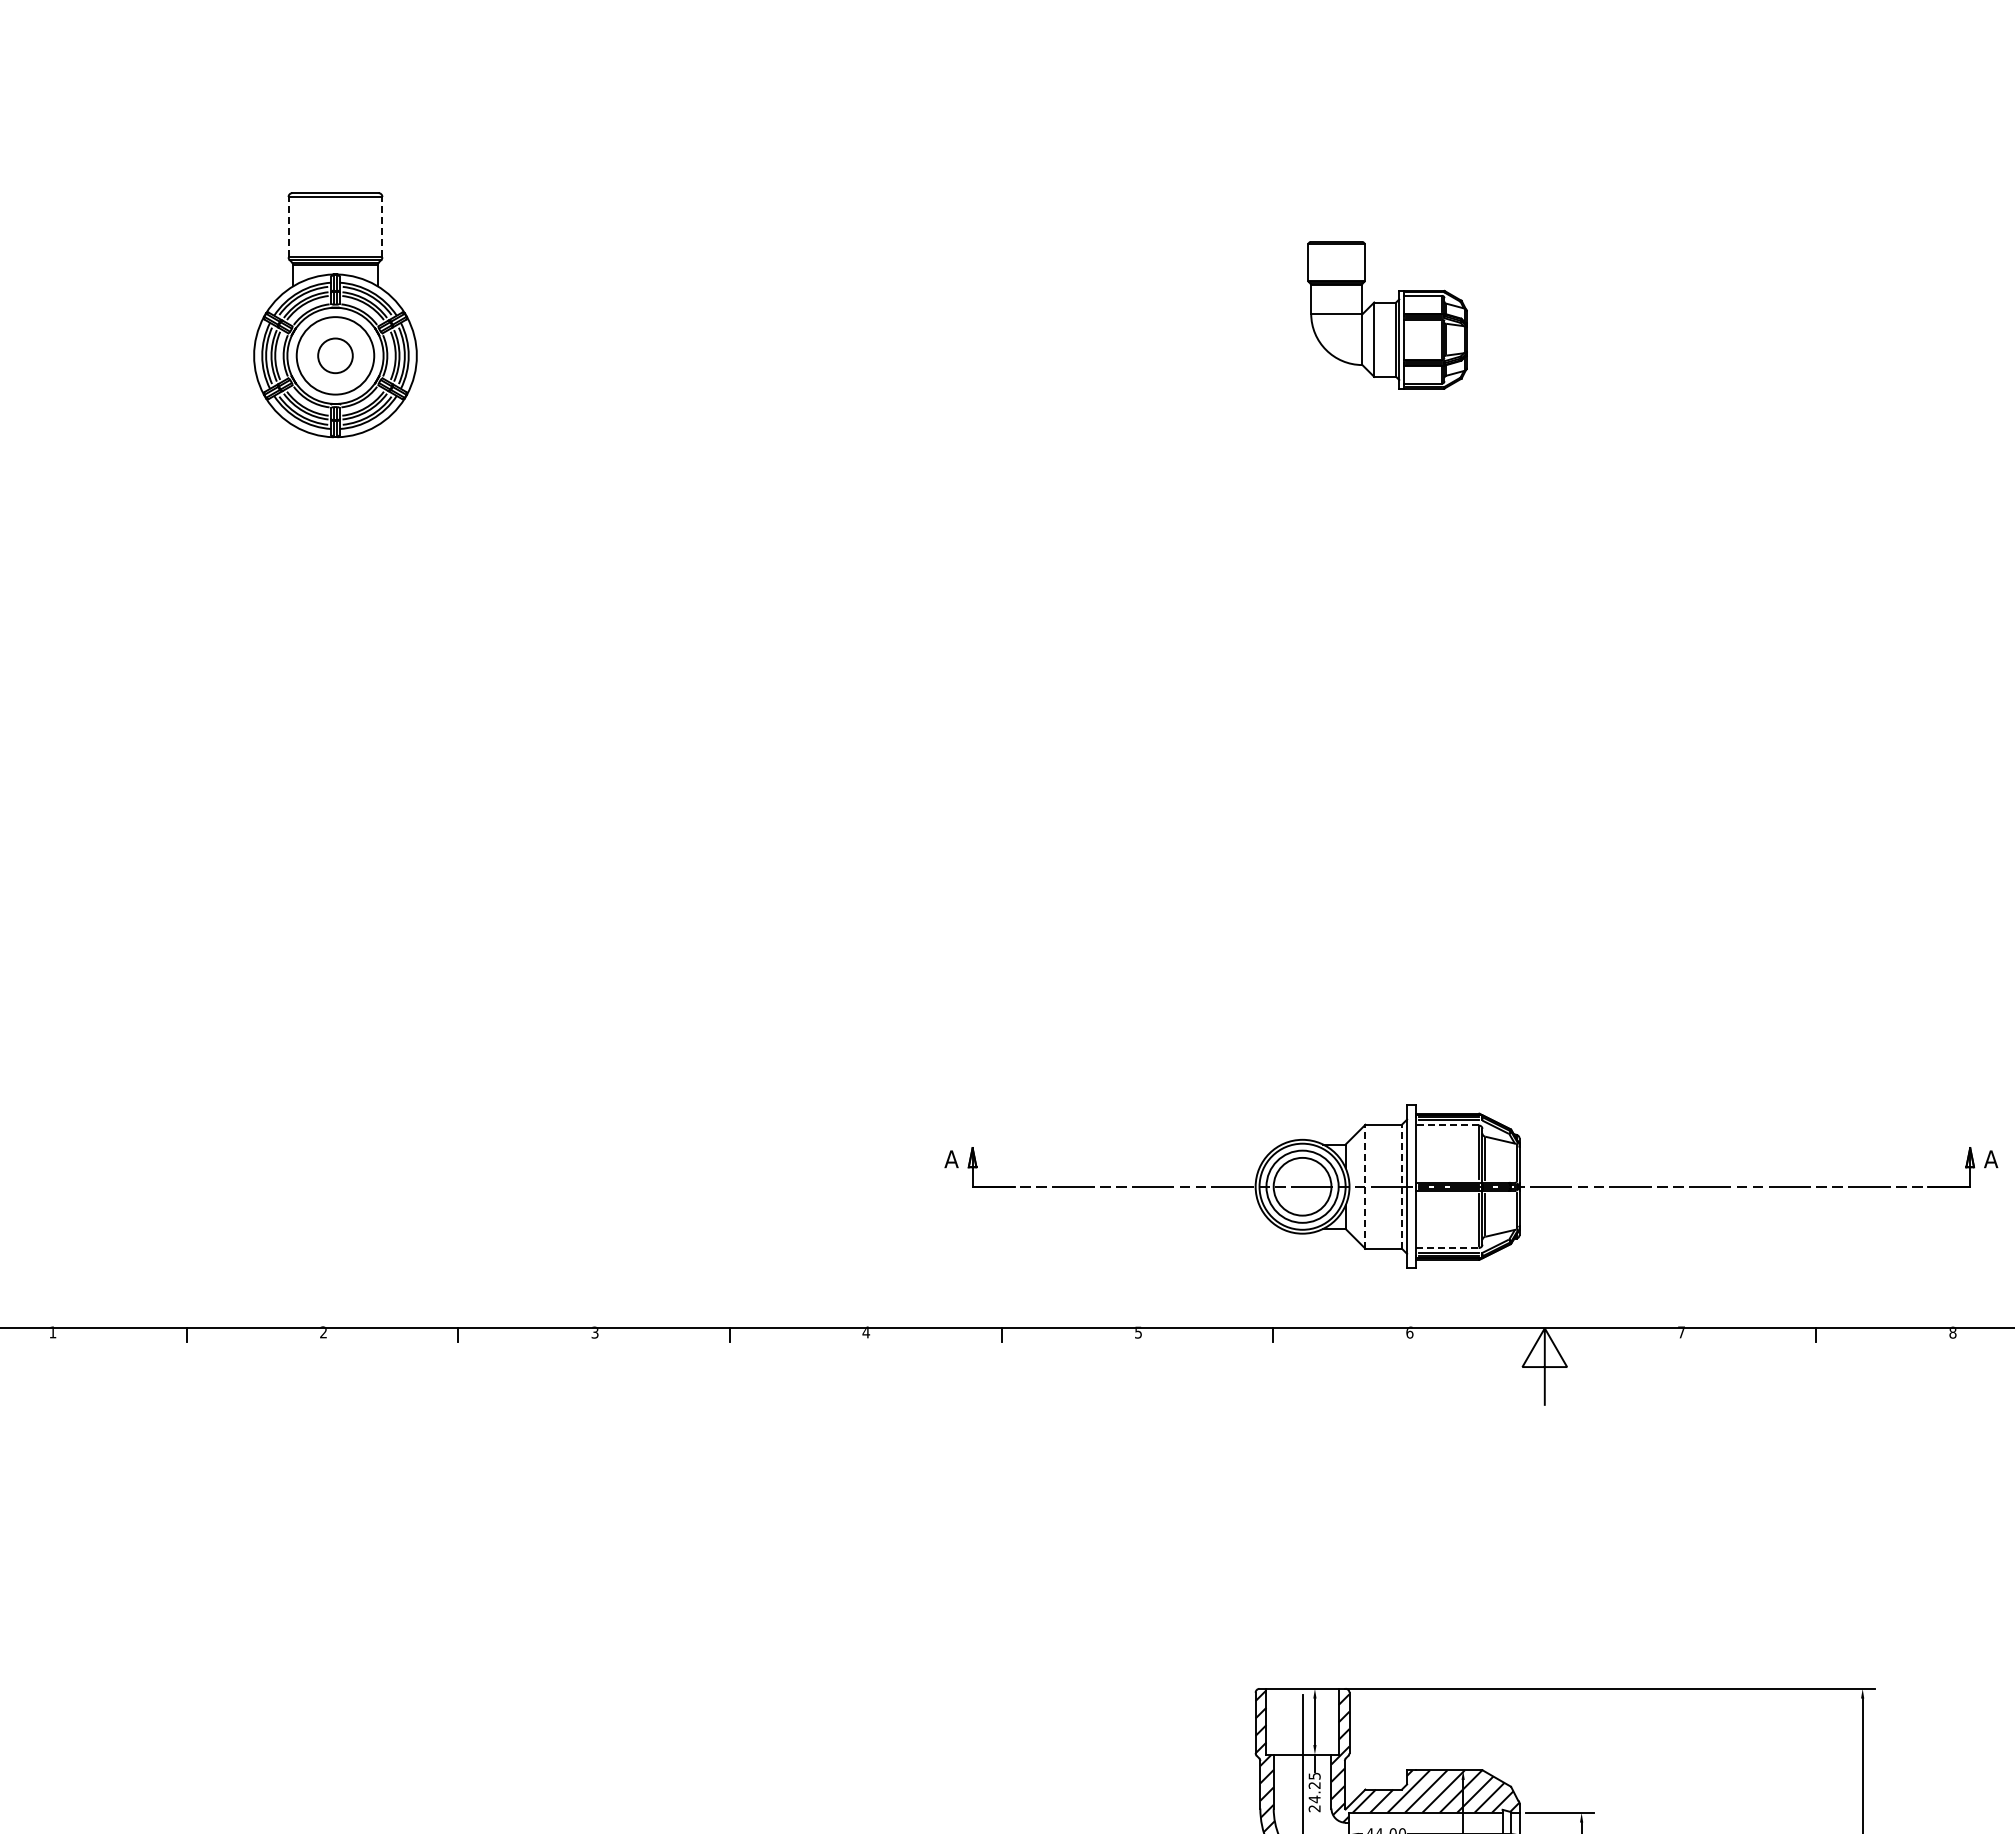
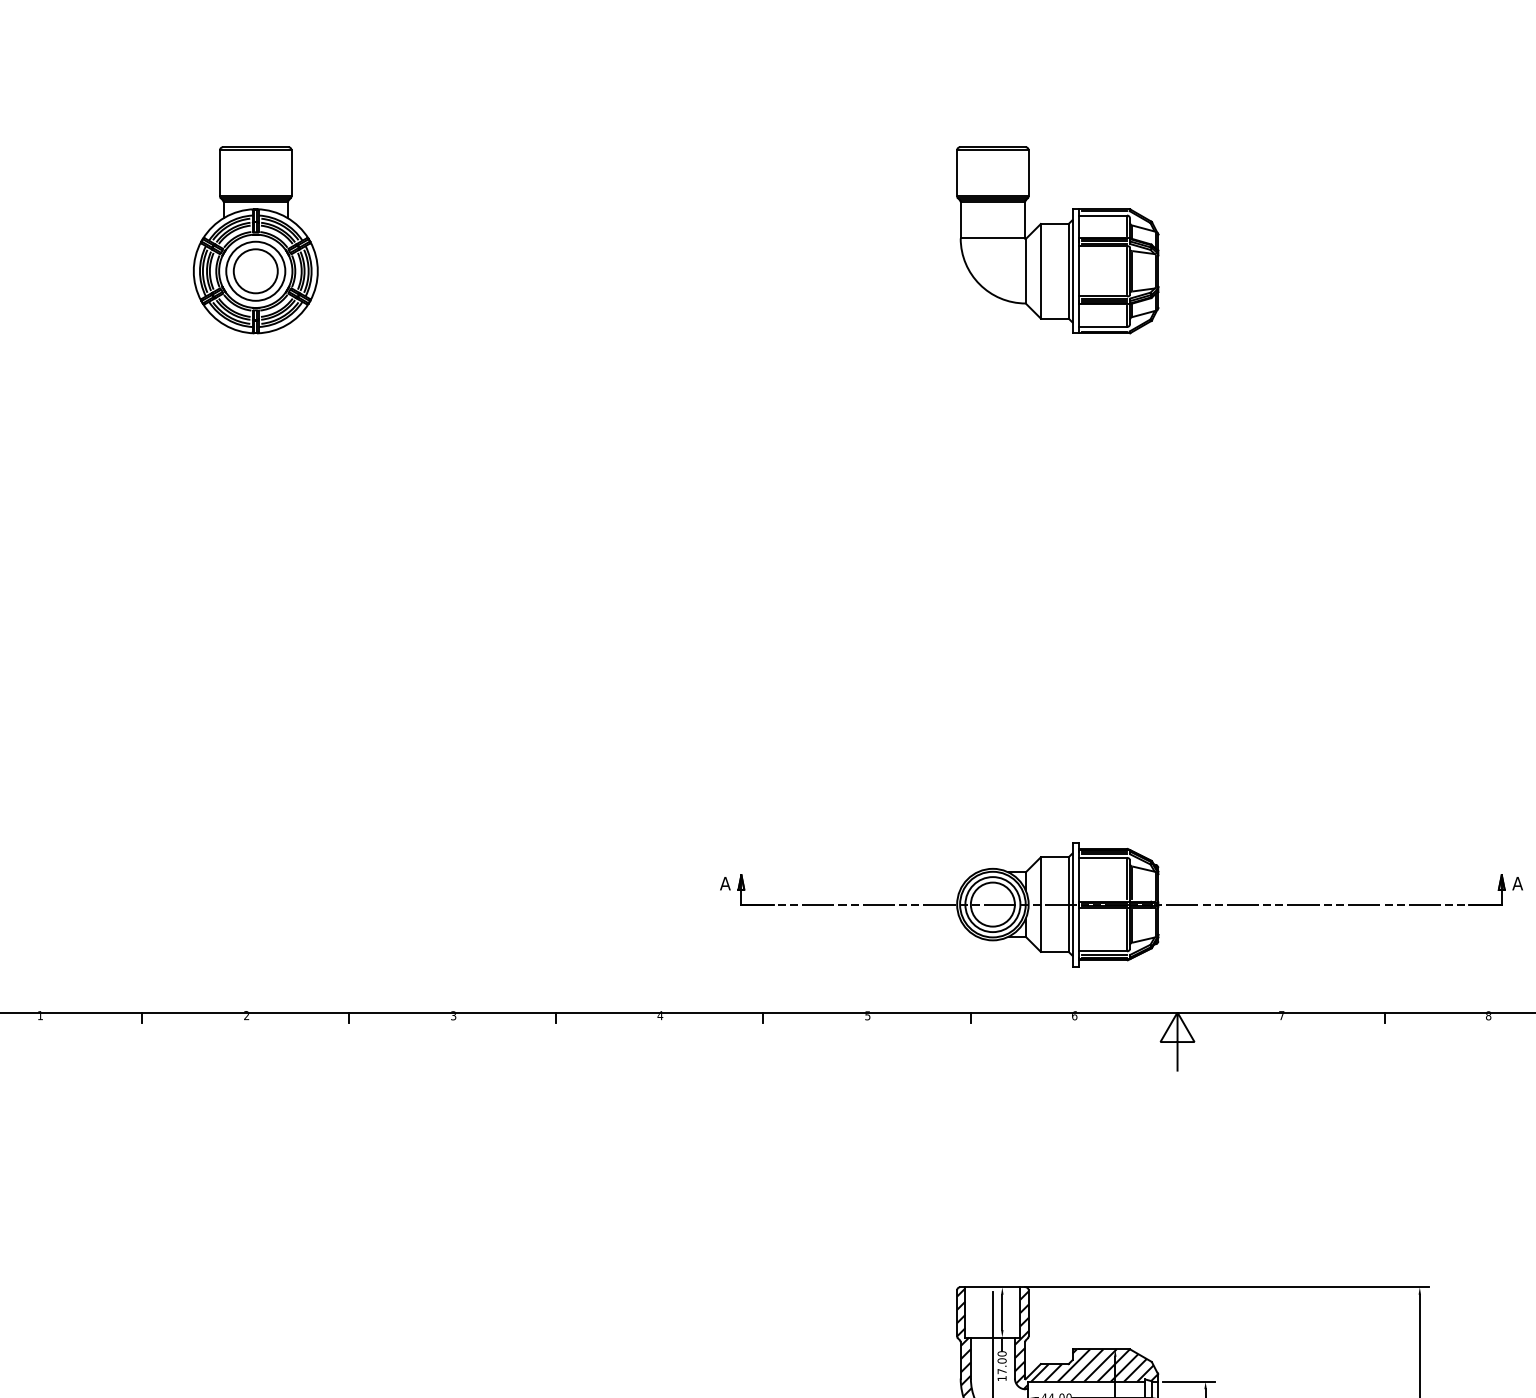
line: (288, 226) -> (219, 172), dashed -> solid
line: (382, 226) -> (291, 172), dashed -> solid
part: (1387, 315) -> (1057, 240), size x1.67
circle: (335, 355) -> (255, 271), size x1.67
line: (1446, 1125) -> (1102, 857), dashed -> solid
line: (1365, 1186) -> (1040, 904), dashed -> solid
line: (1401, 1186) -> (1068, 904), dashed -> solid
line: (1447, 1248) -> (1103, 951), dashed -> solid
text: (1314, 1792) -> (1001, 1366), 24.25 -> 17.00

